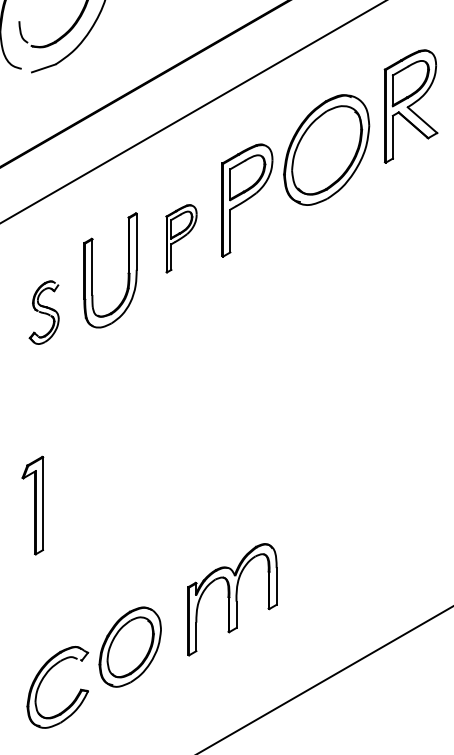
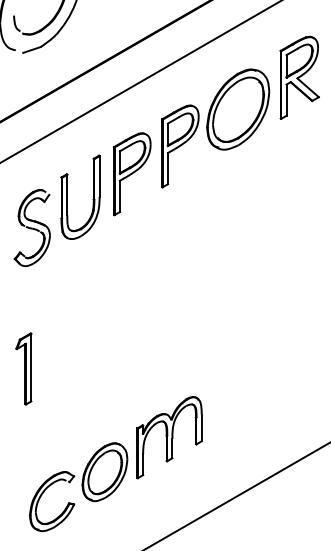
part: (181, 239) -> (132, 174), size x1.67
part: (43, 313) -> (31, 228), size x1.67
part: (94, 666) -> (78, 486), moved

